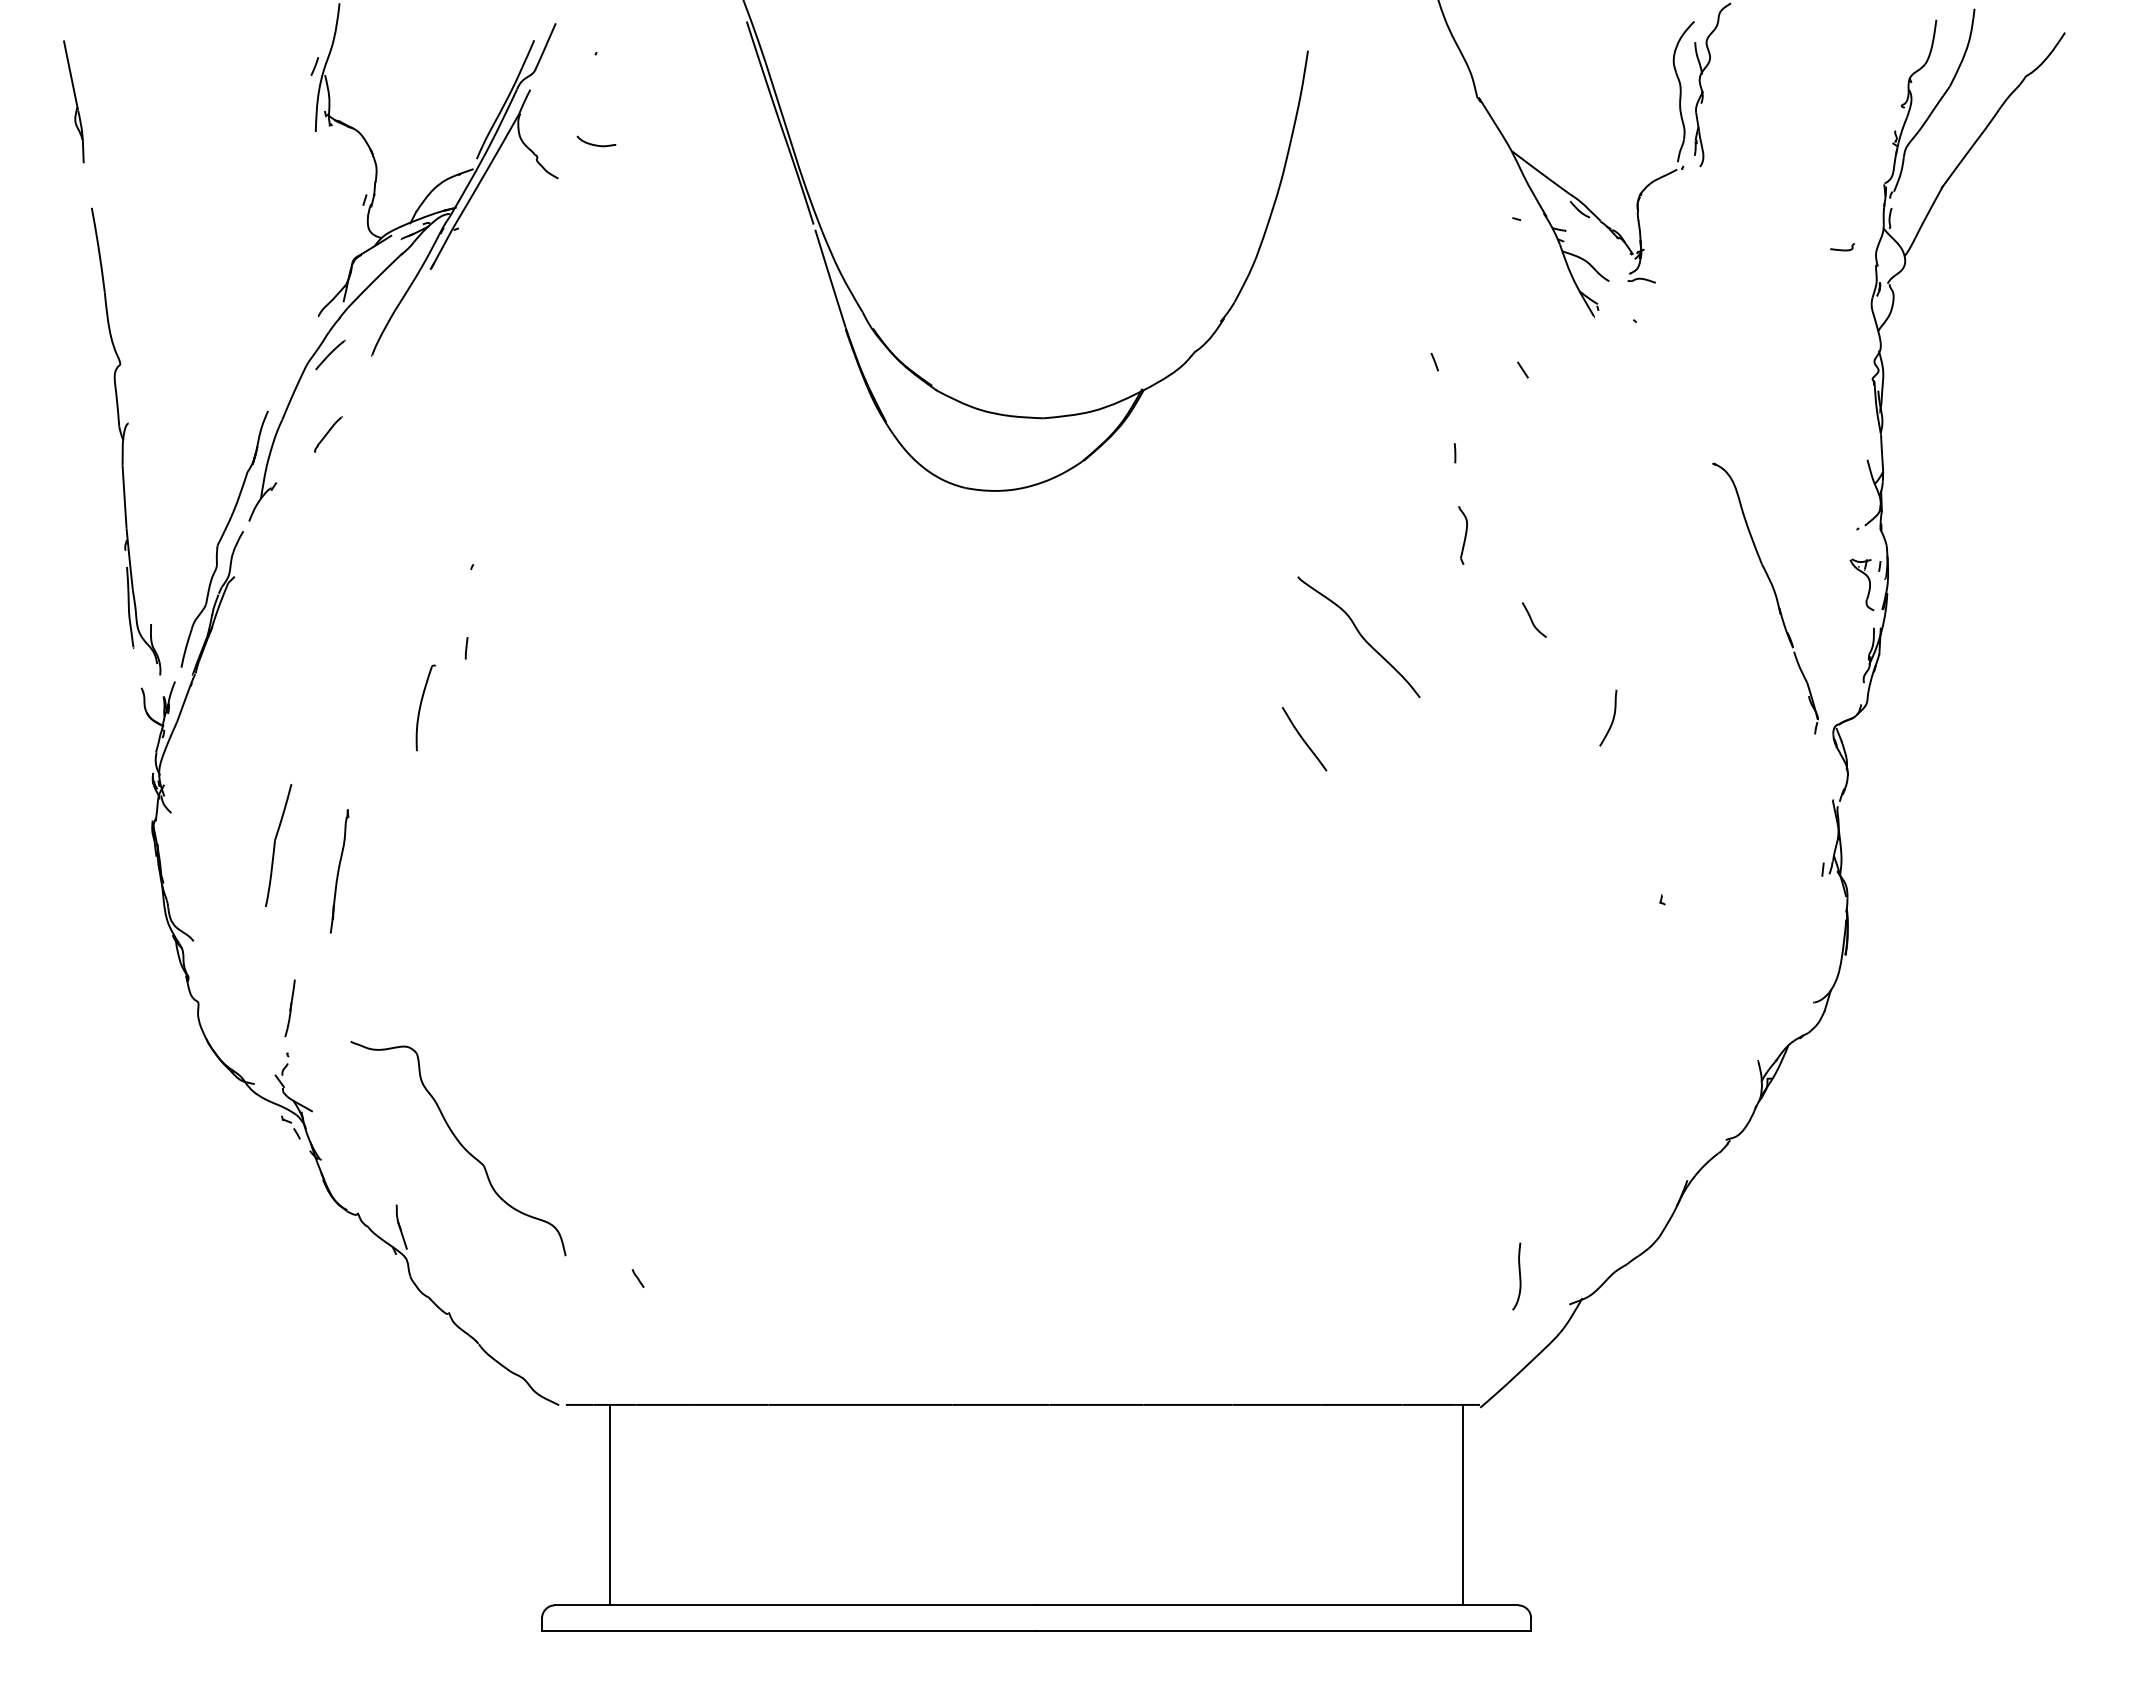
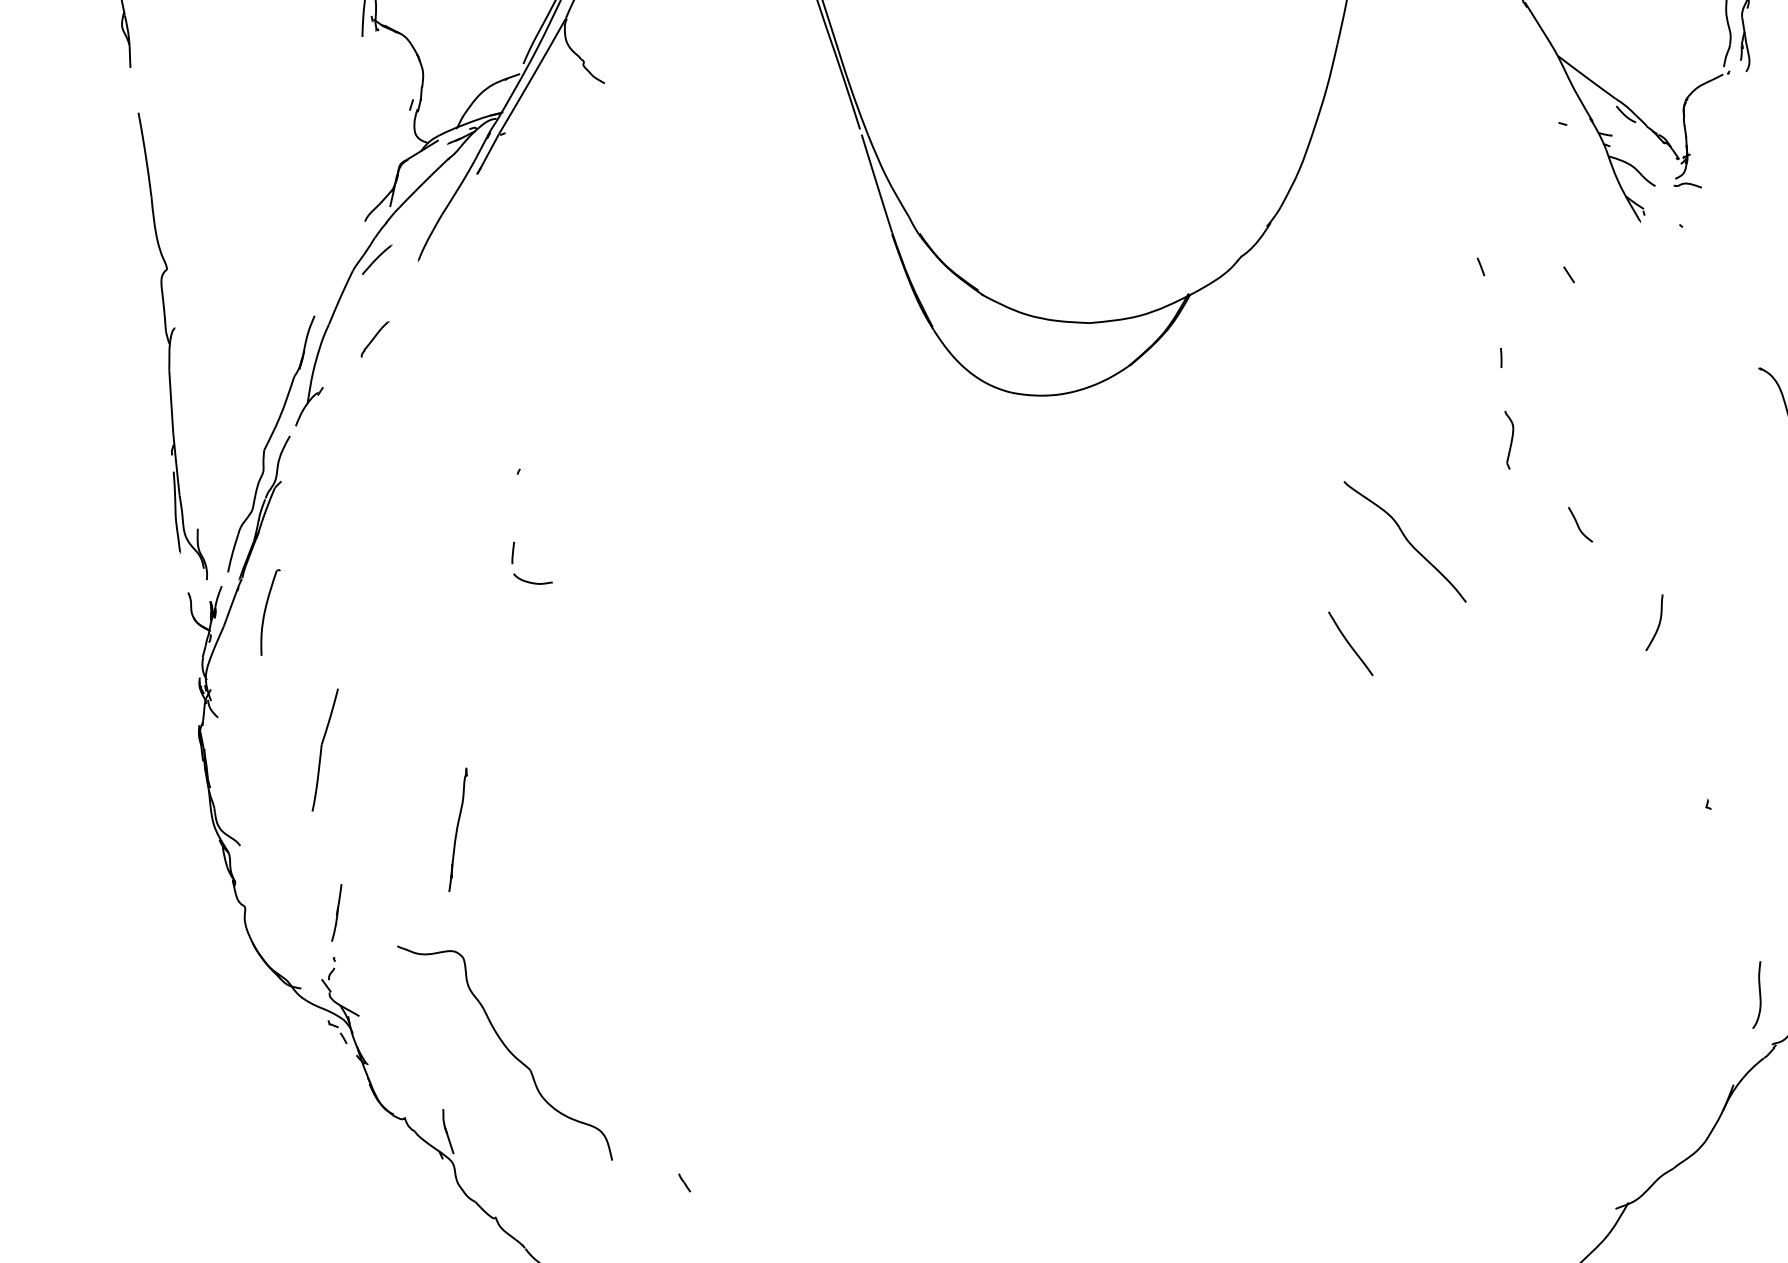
curve: (596, 144) -> (533, 582), moved
part: (425, 707) -> (270, 612), moved
part: (339, 871) -> (458, 830), moved
curve: (1519, 1276) -> (1759, 995), moved

